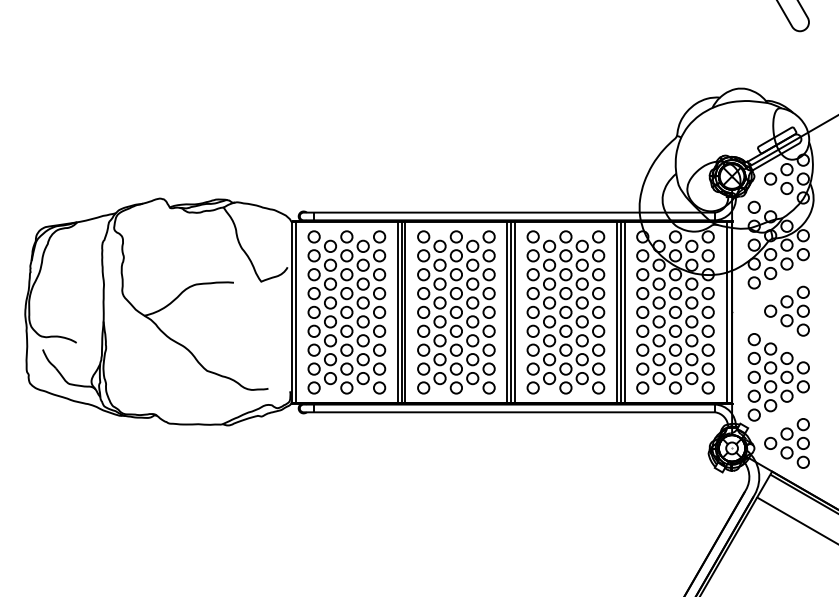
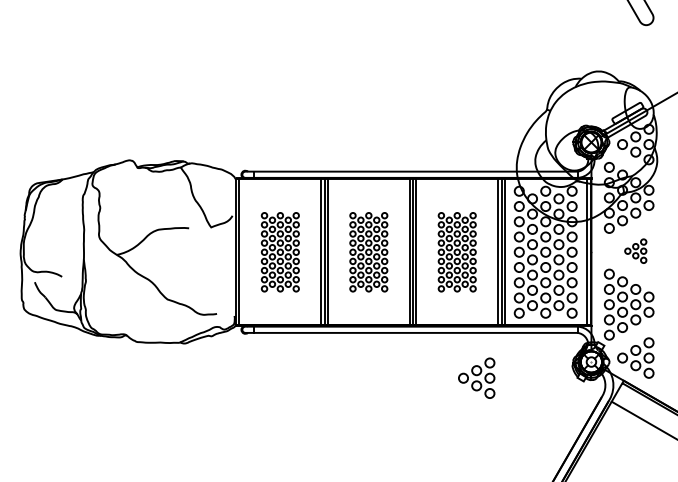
part: (786, 310) -> (635, 250), size x0.6
part: (346, 312) -> (280, 252), size x0.6
part: (456, 312) -> (368, 252), size x0.6
part: (565, 312) -> (456, 252), size x0.6
part: (589, 468) -> (476, 378), added

